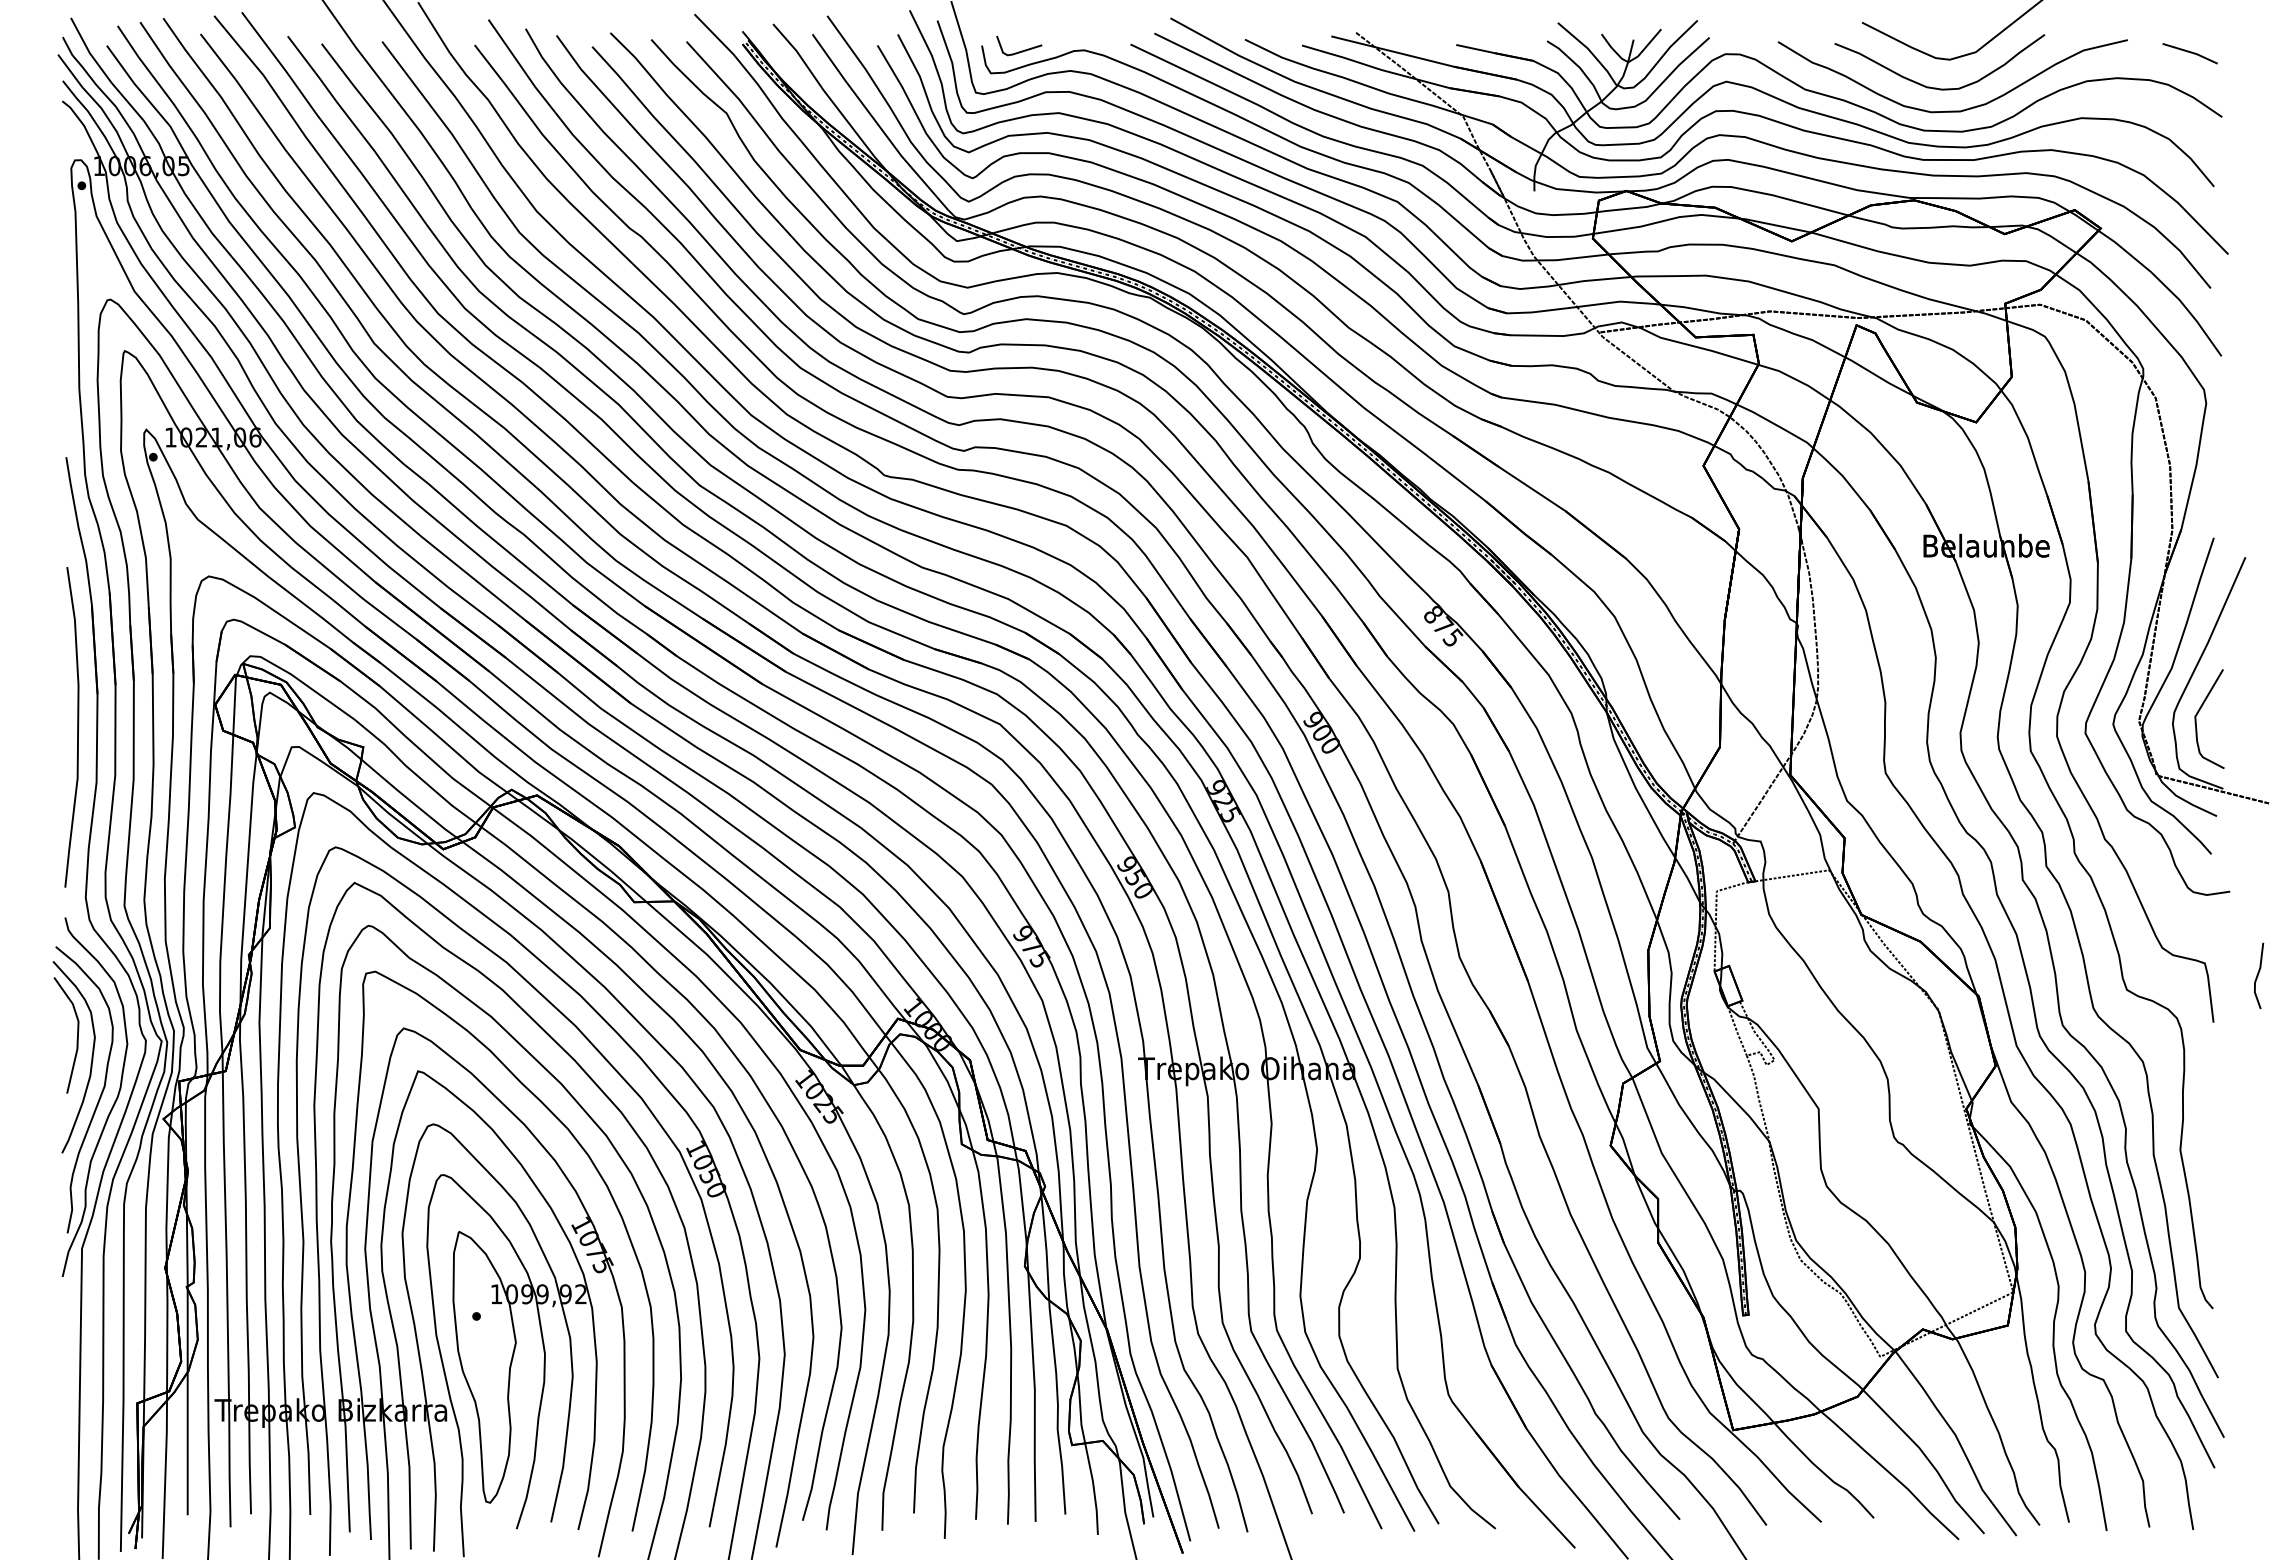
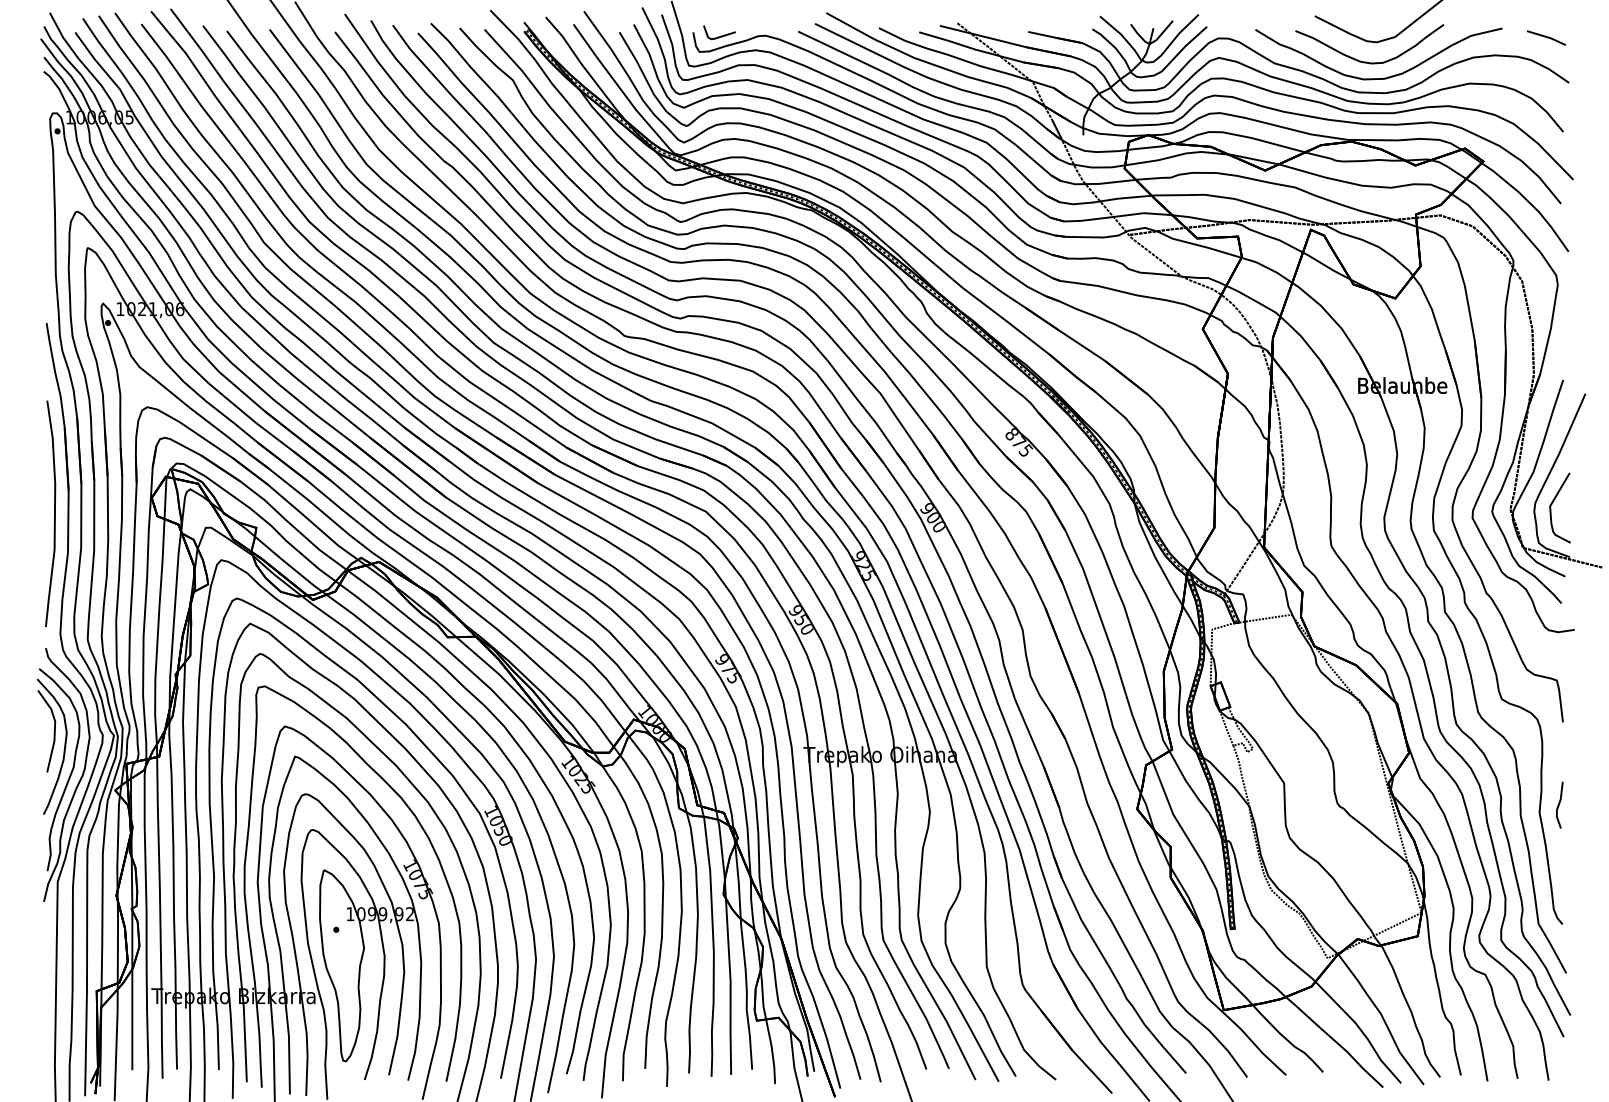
line: (2258, 975) -> (1559, 804), moved

